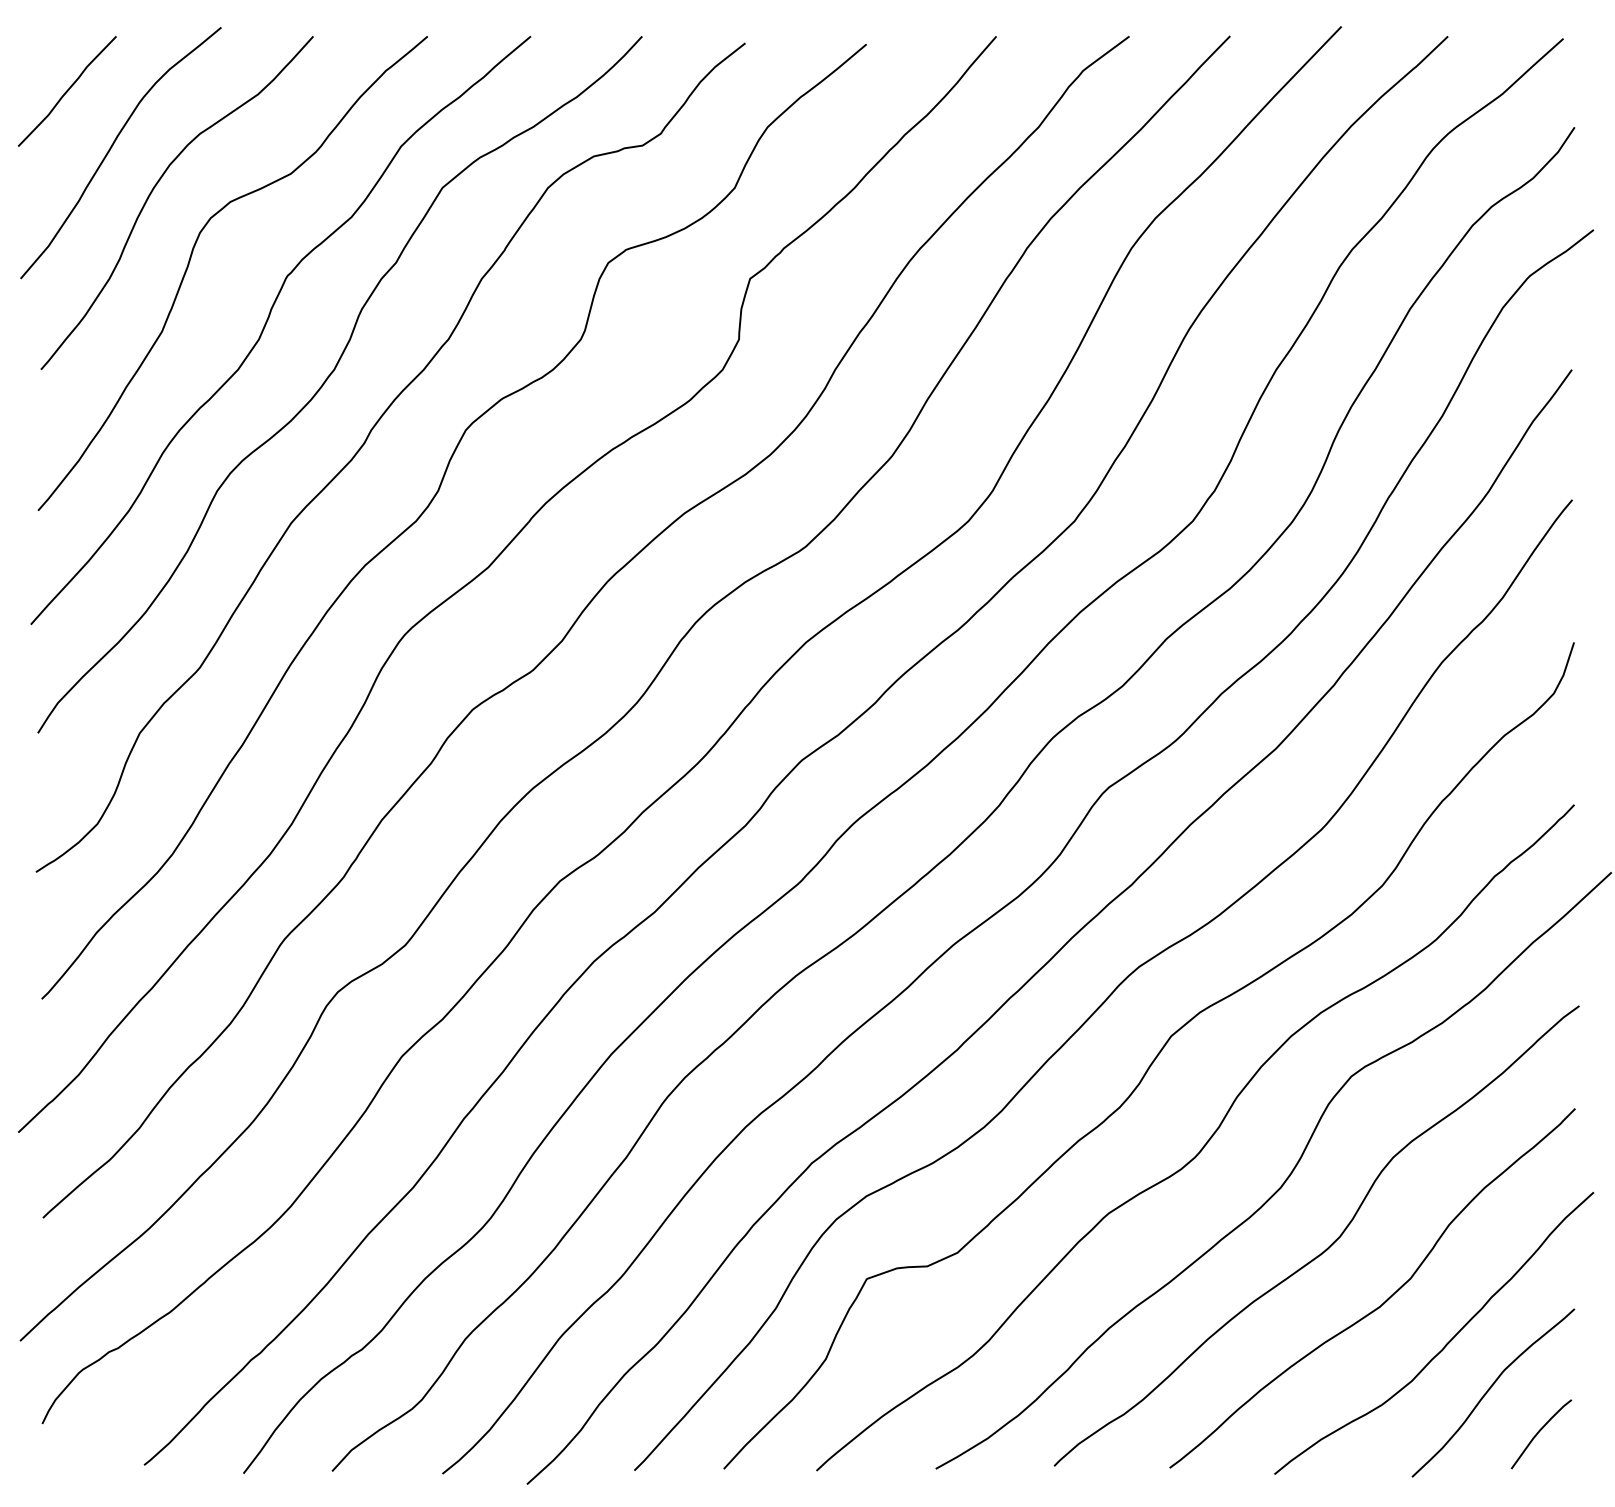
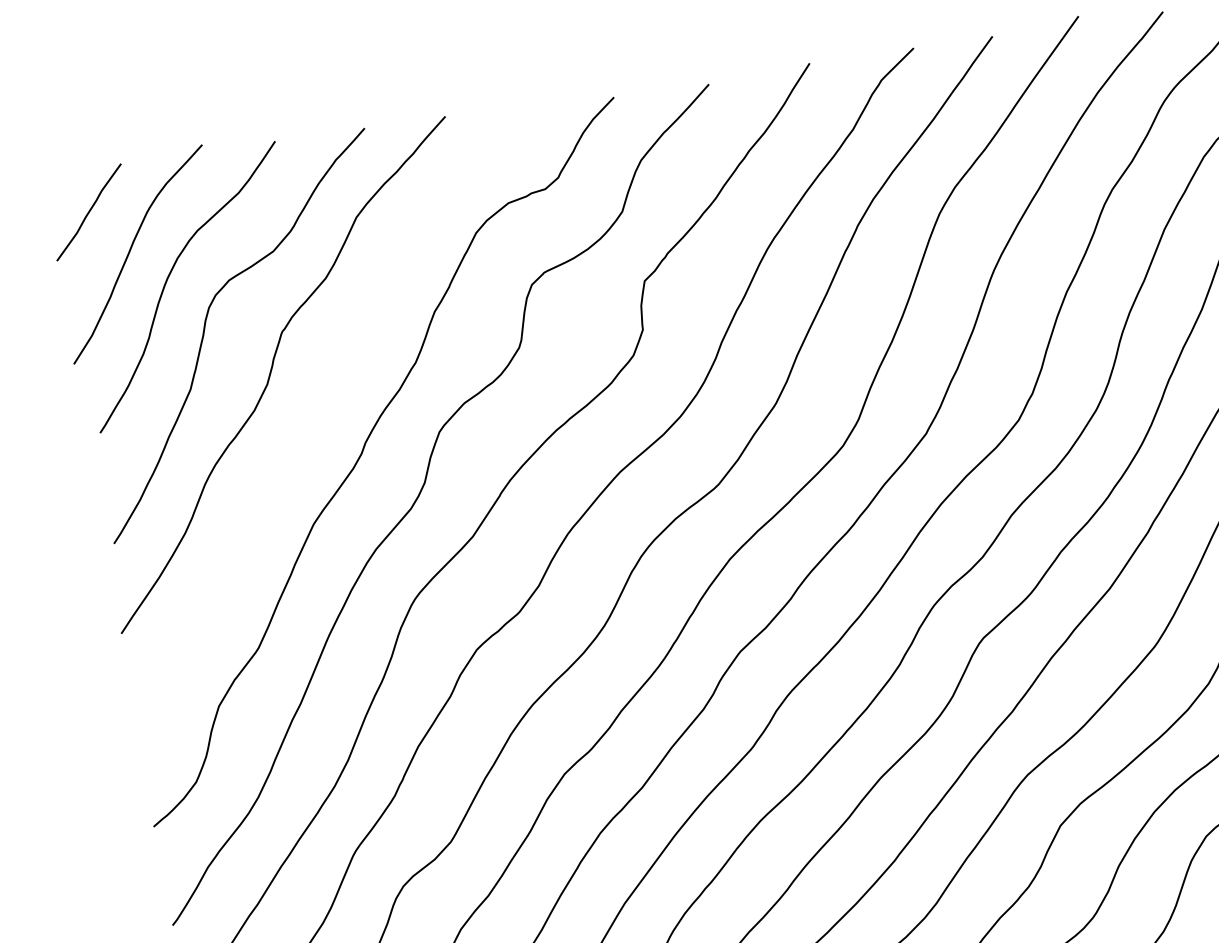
curve: (330, 376) -> (327, 405), removed

